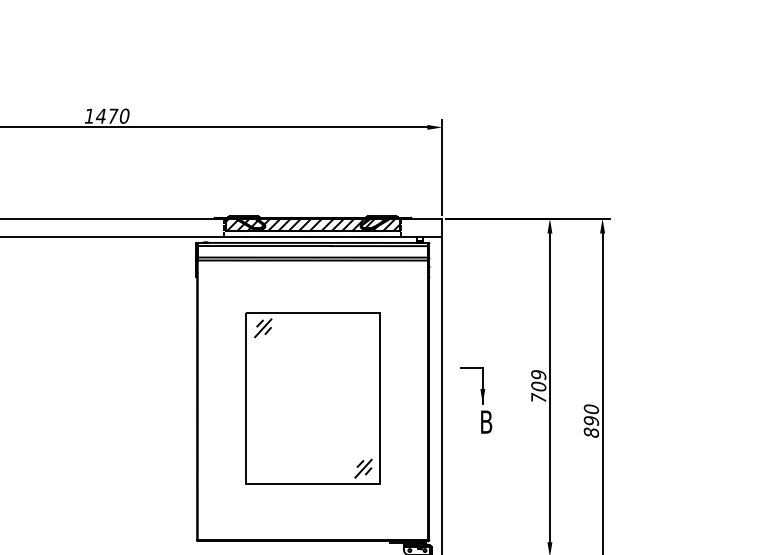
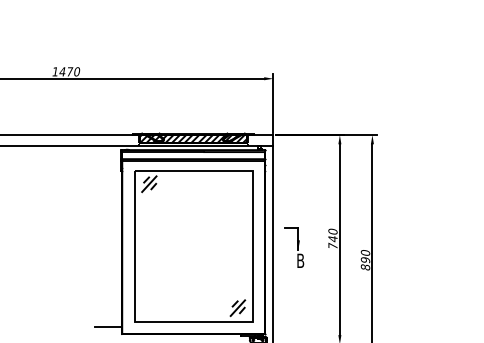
text: (537, 381) -> (332, 235), 709 -> 740
part: (313, 398) -> (193, 246), size x1.43
line: (173, 529) -> (107, 327), added

